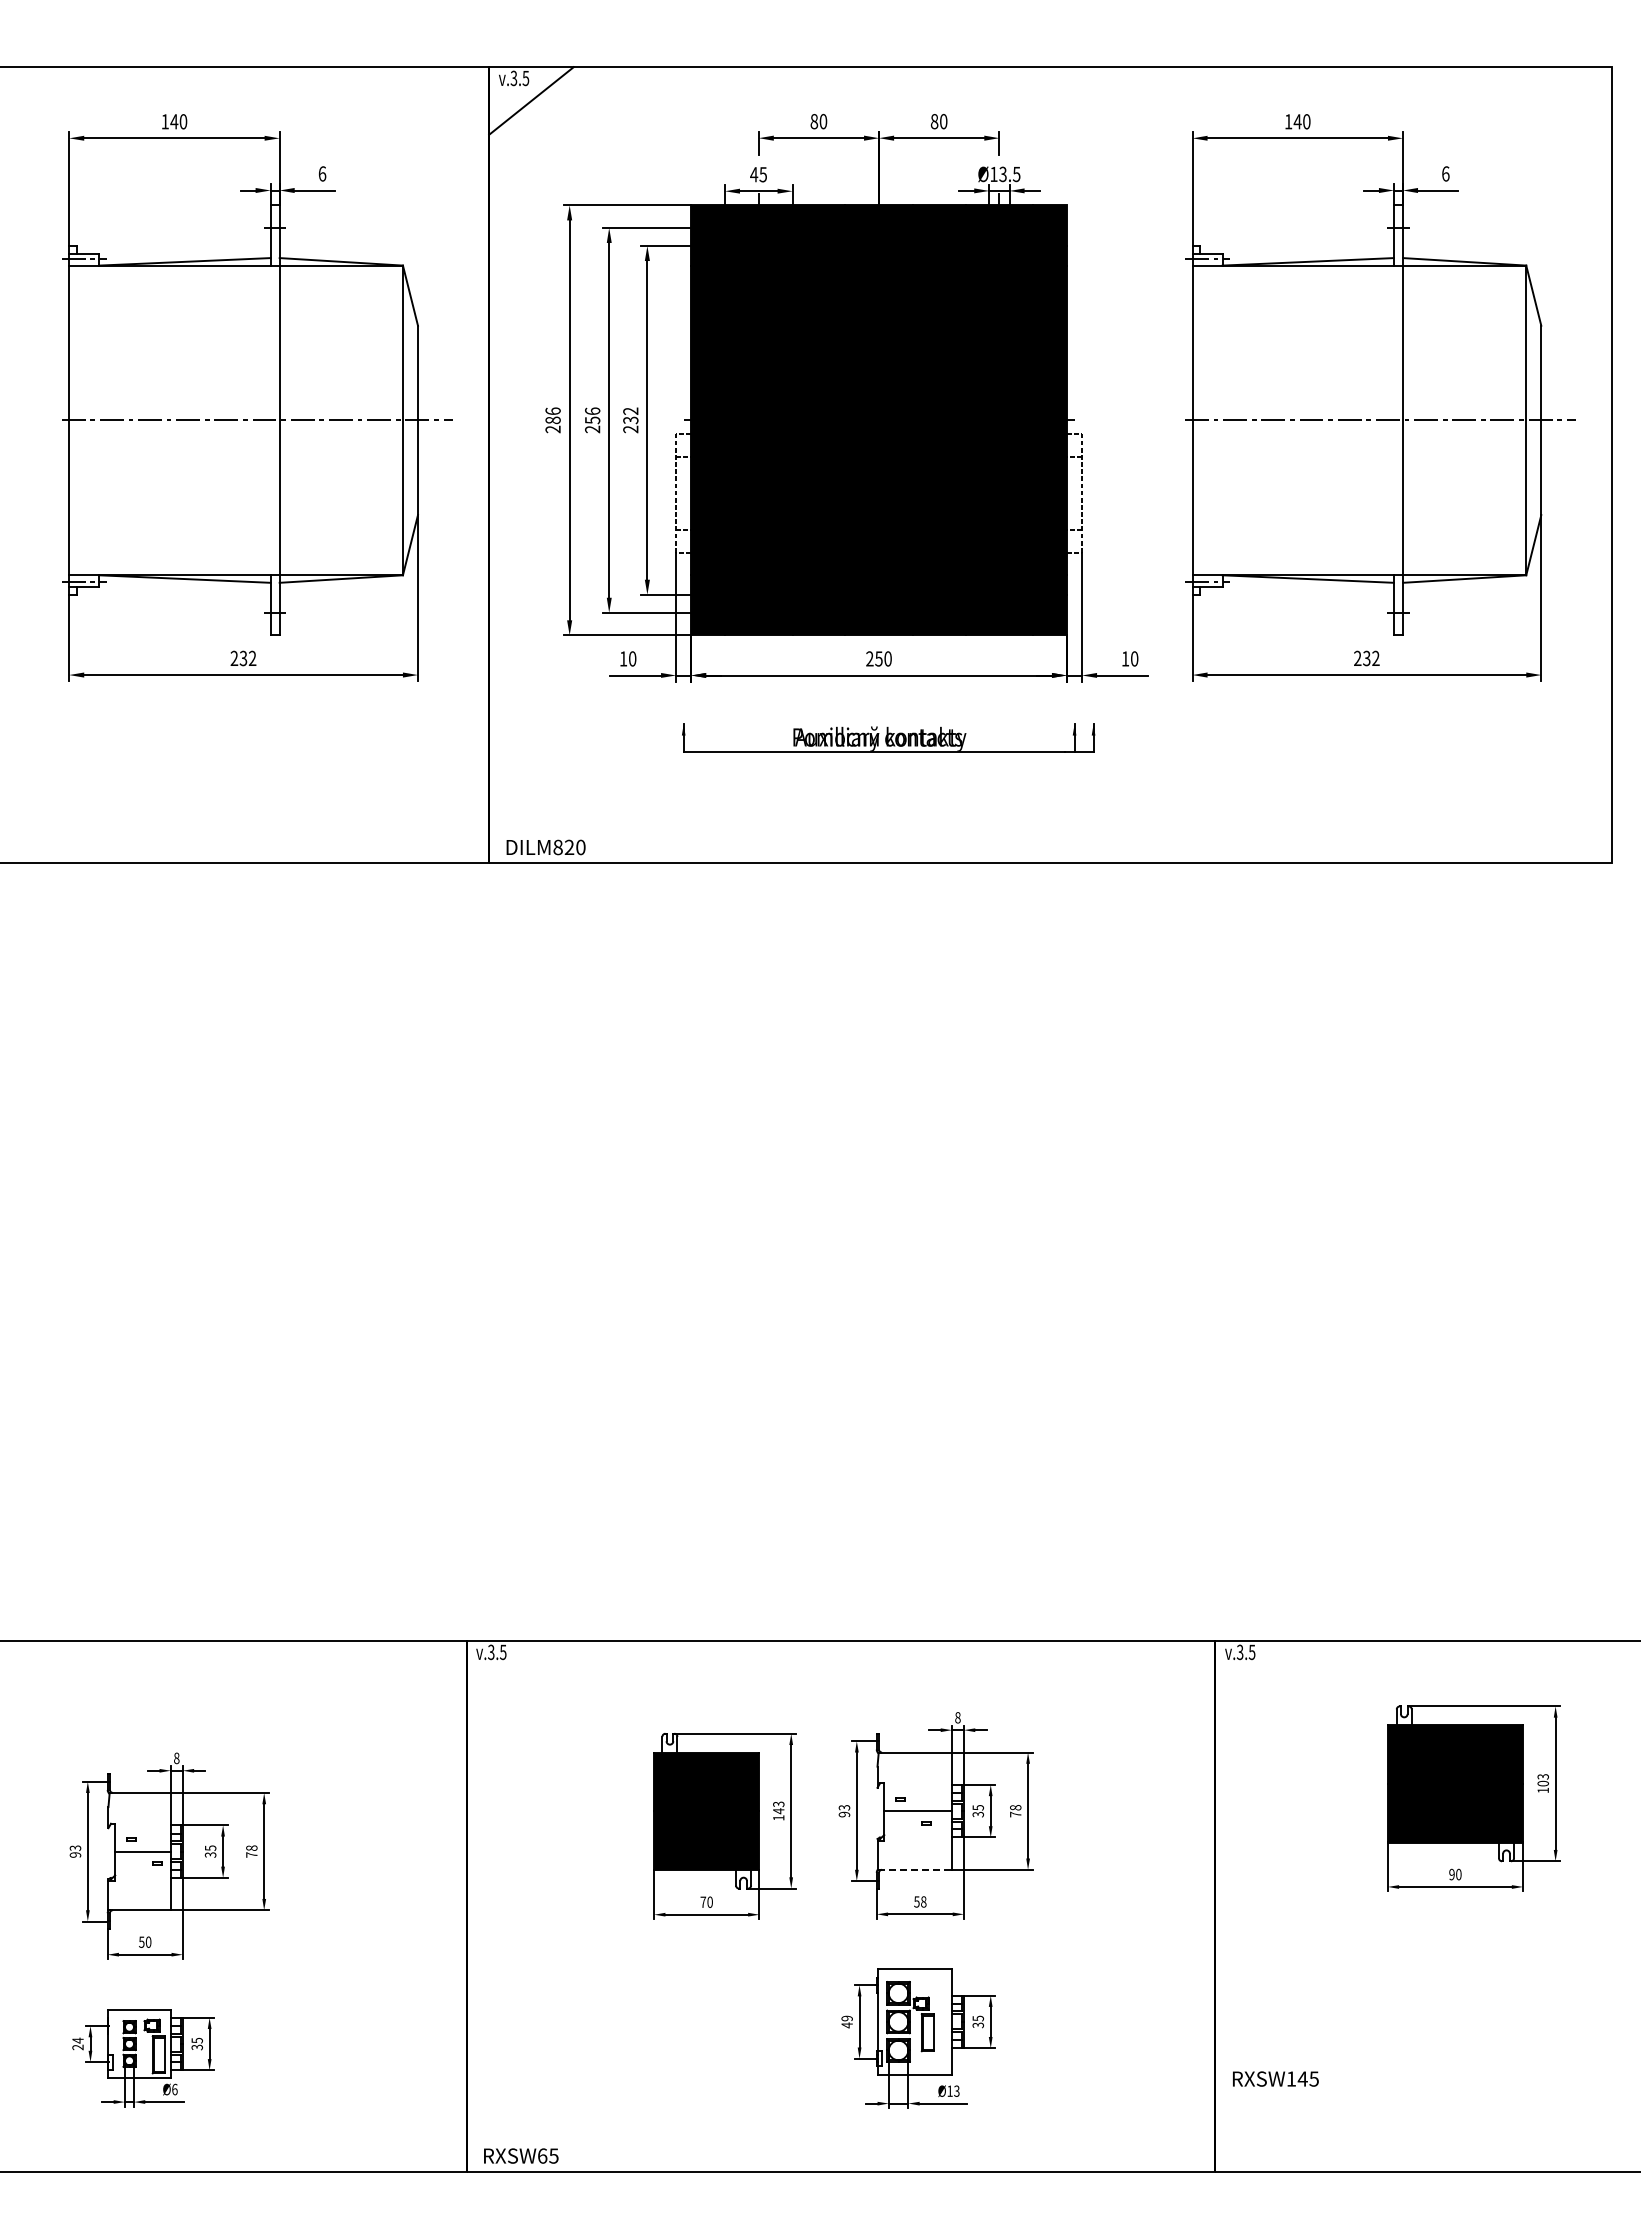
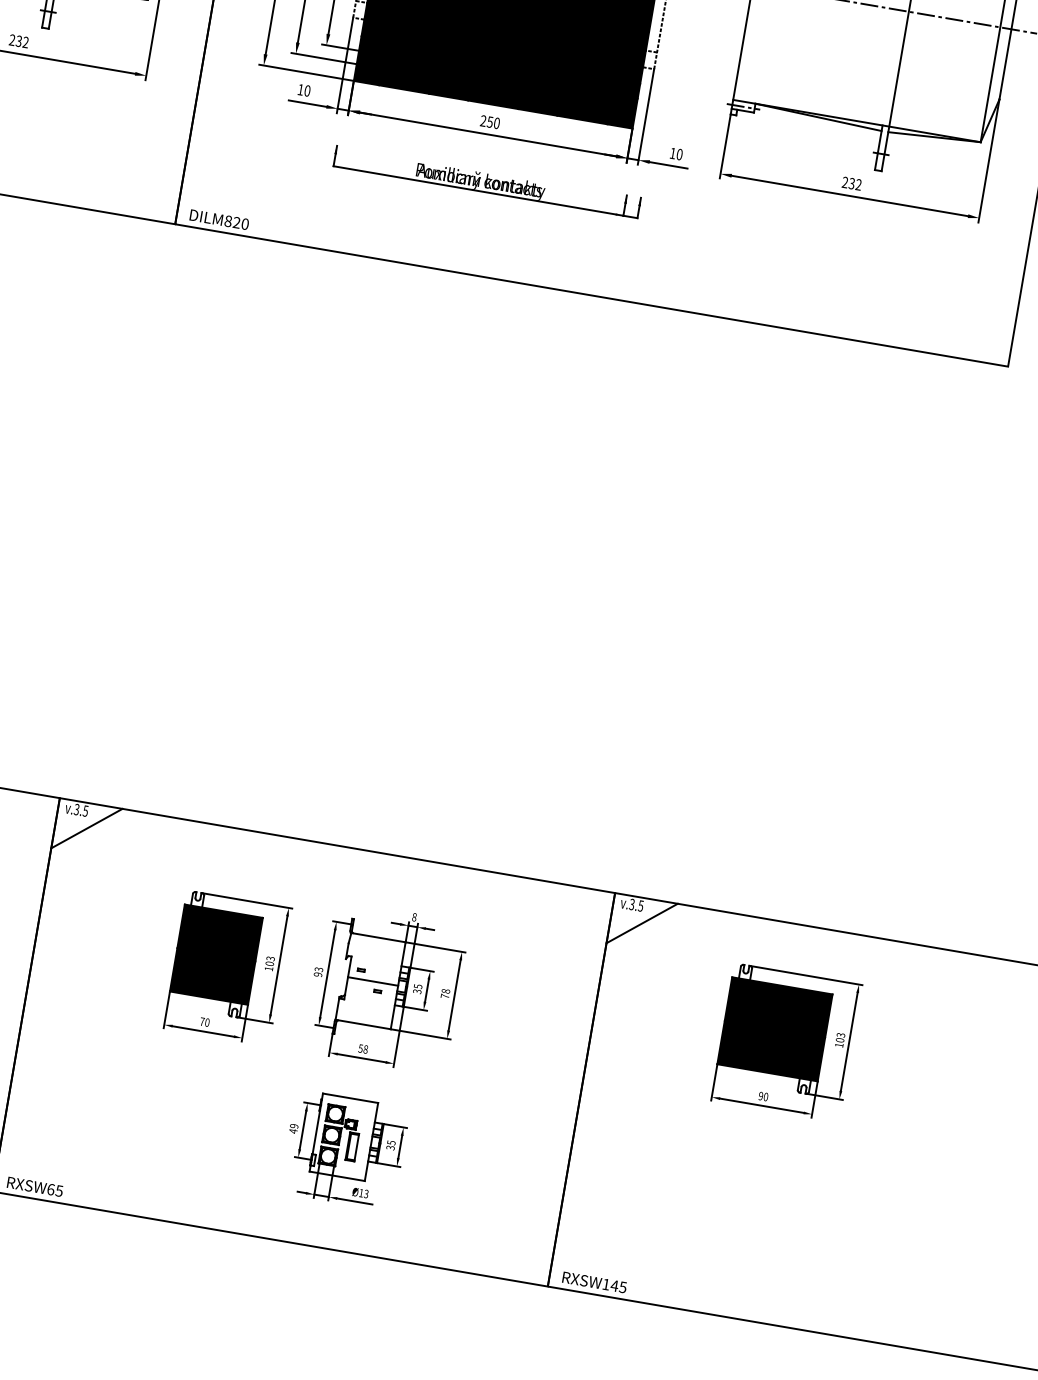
line: (508, 1674) -> (86, 828), added
line: (1257, 1674) -> (642, 923), added
text: (778, 1811) -> (269, 964), 143 -> 103
line: (915, 1869) -> (363, 1024), dashed -> solid
text: (1275, 2078) -> (594, 1282), moved

